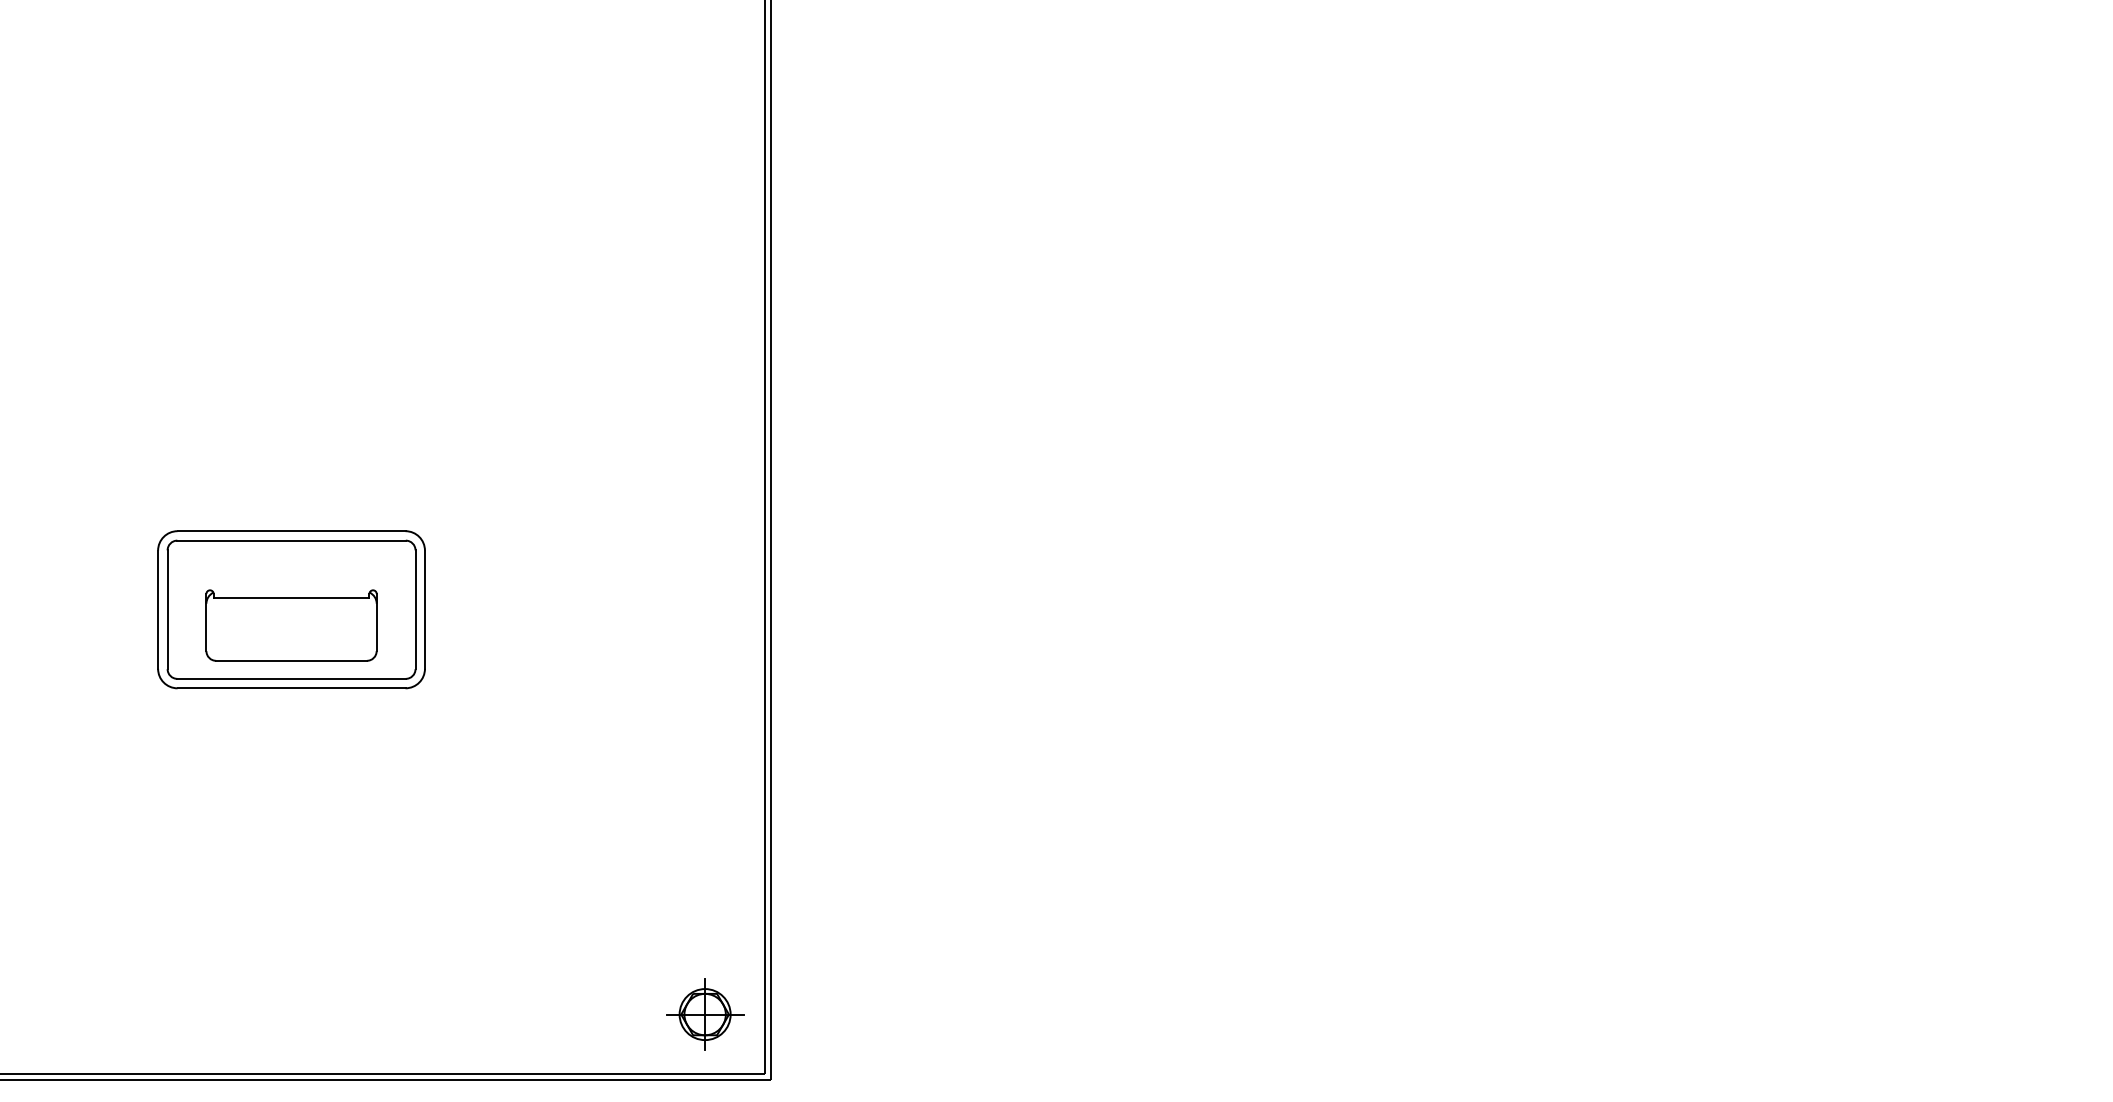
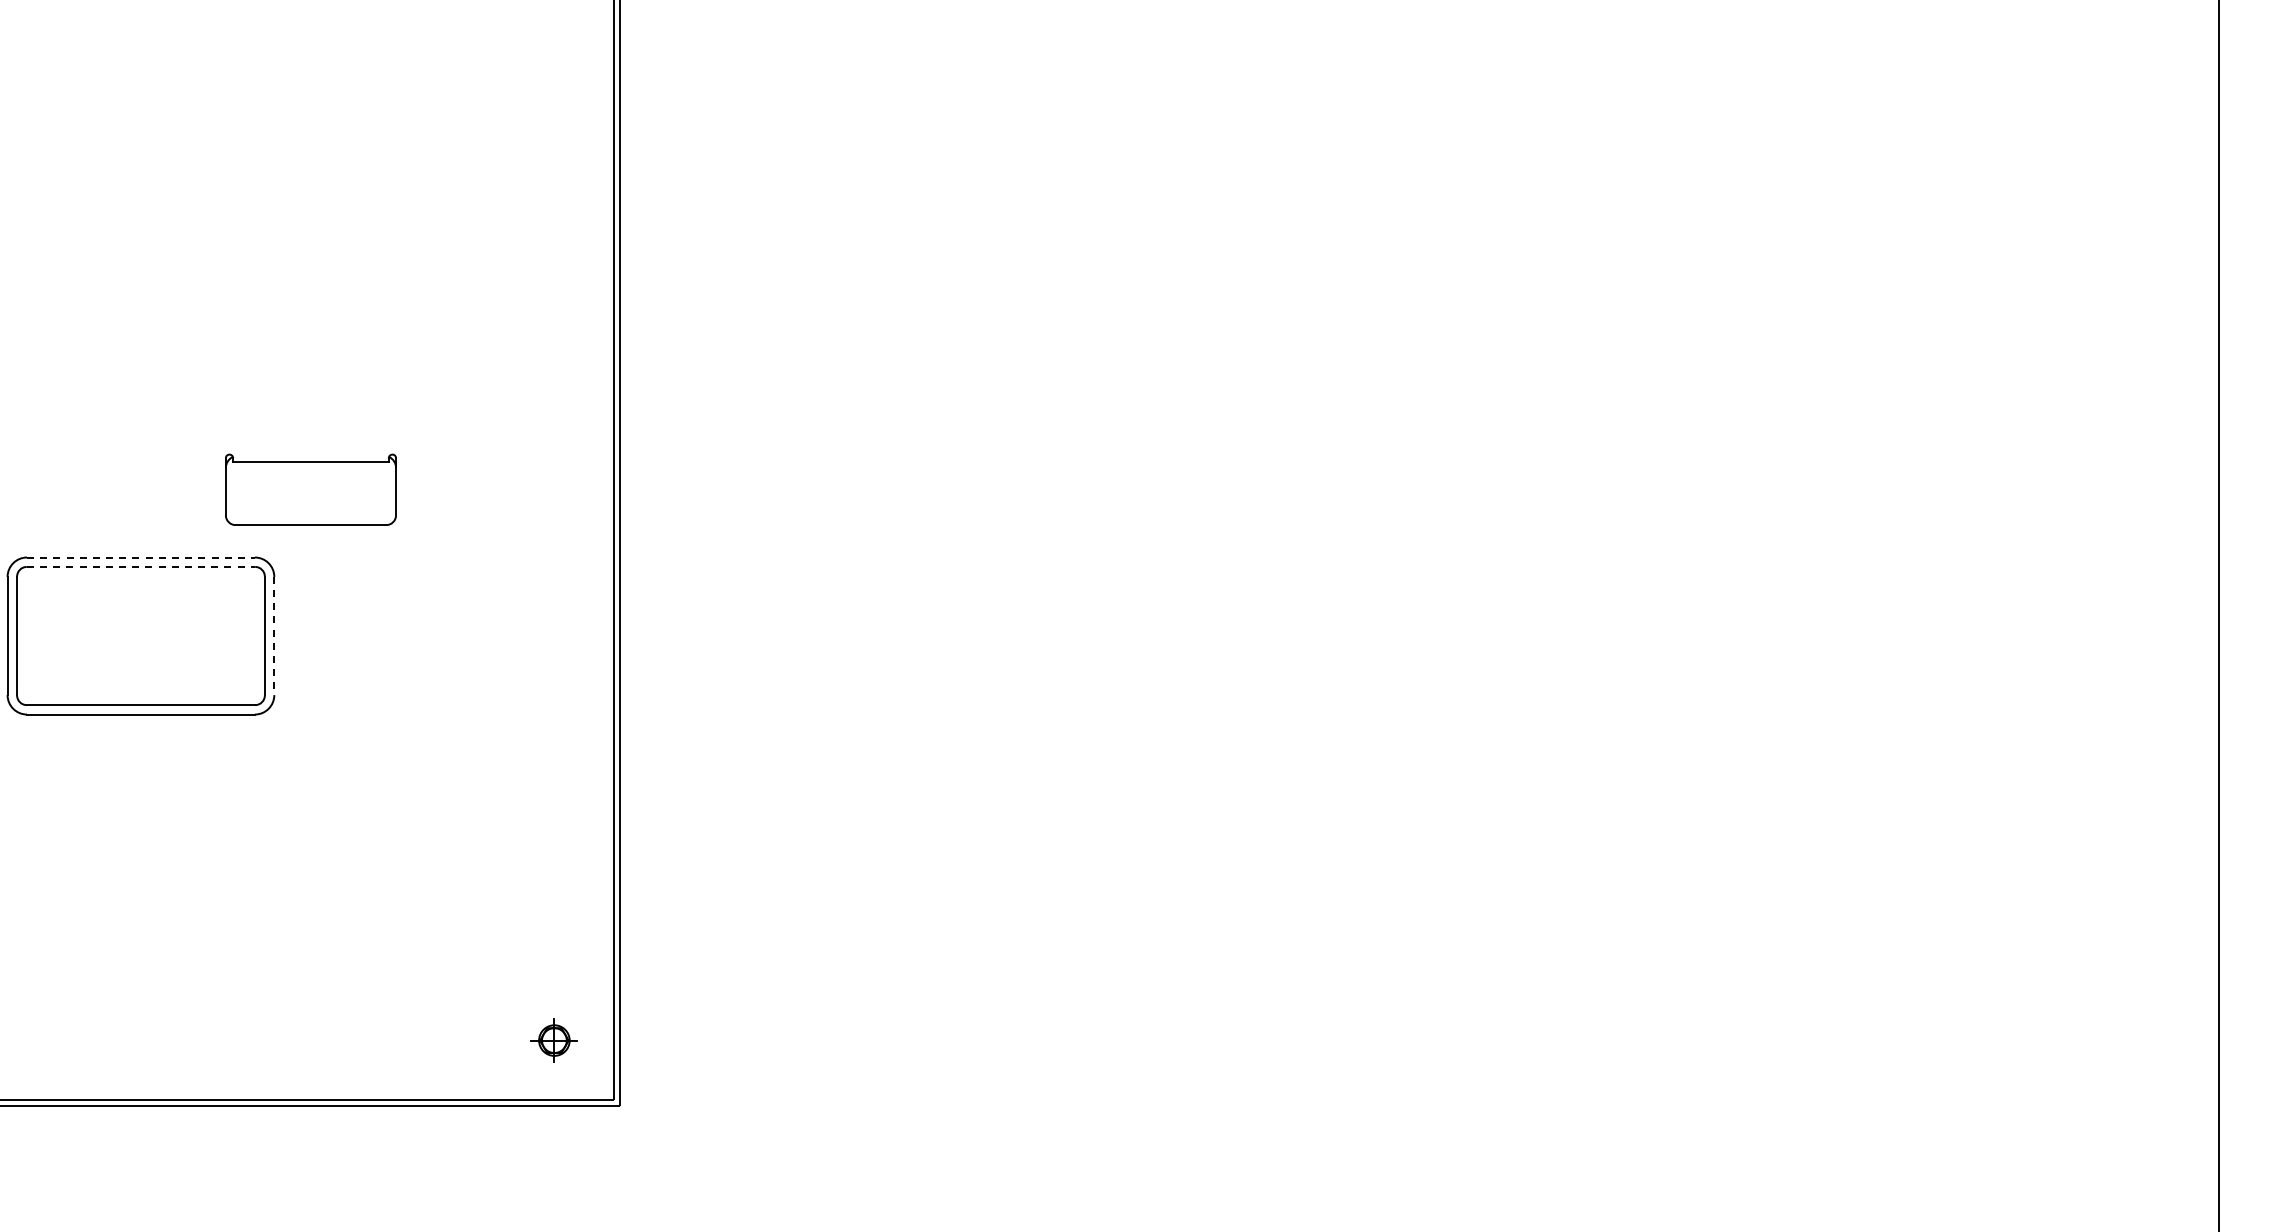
line: (291, 531) -> (140, 557), solid -> dashed
line: (292, 540) -> (141, 566), solid -> dashed
line: (425, 610) -> (274, 636), solid -> dashed
part: (291, 625) -> (310, 489), moved
part: (705, 1014) -> (554, 1040), size x0.6

